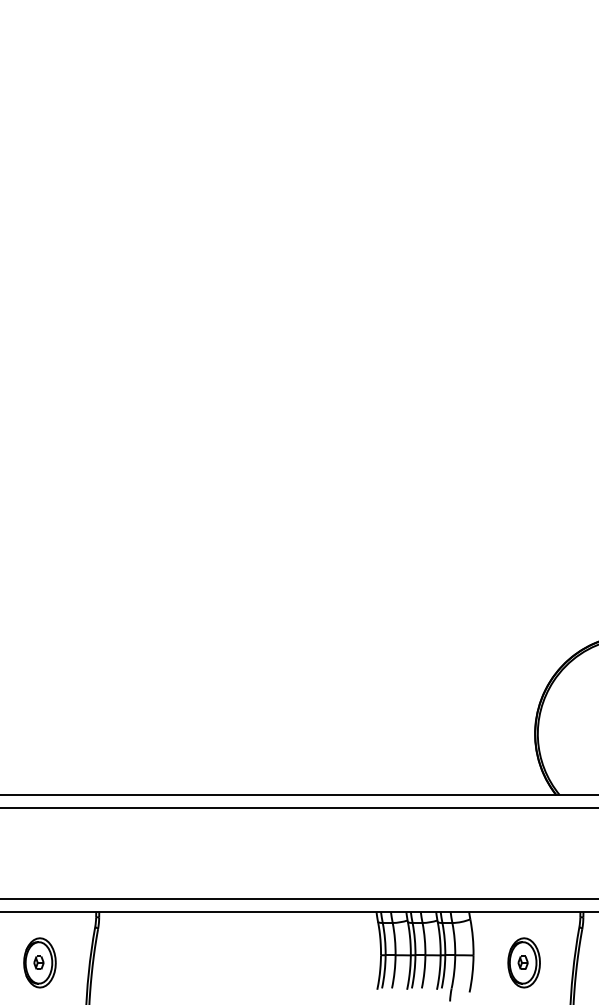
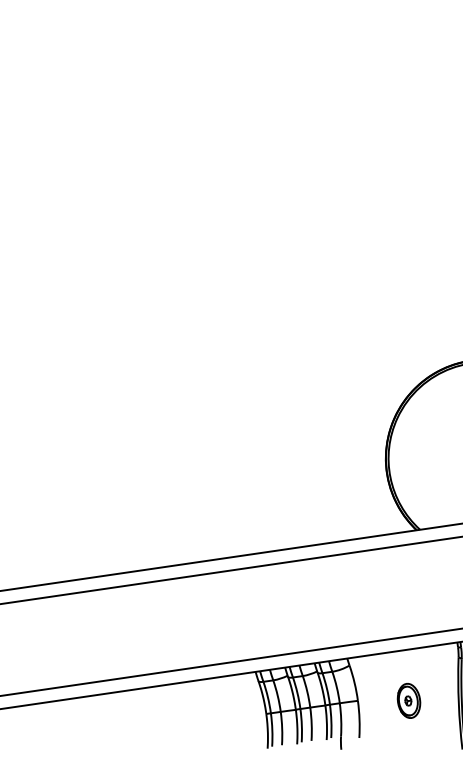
part: (523, 962) -> (408, 700), size x0.7

